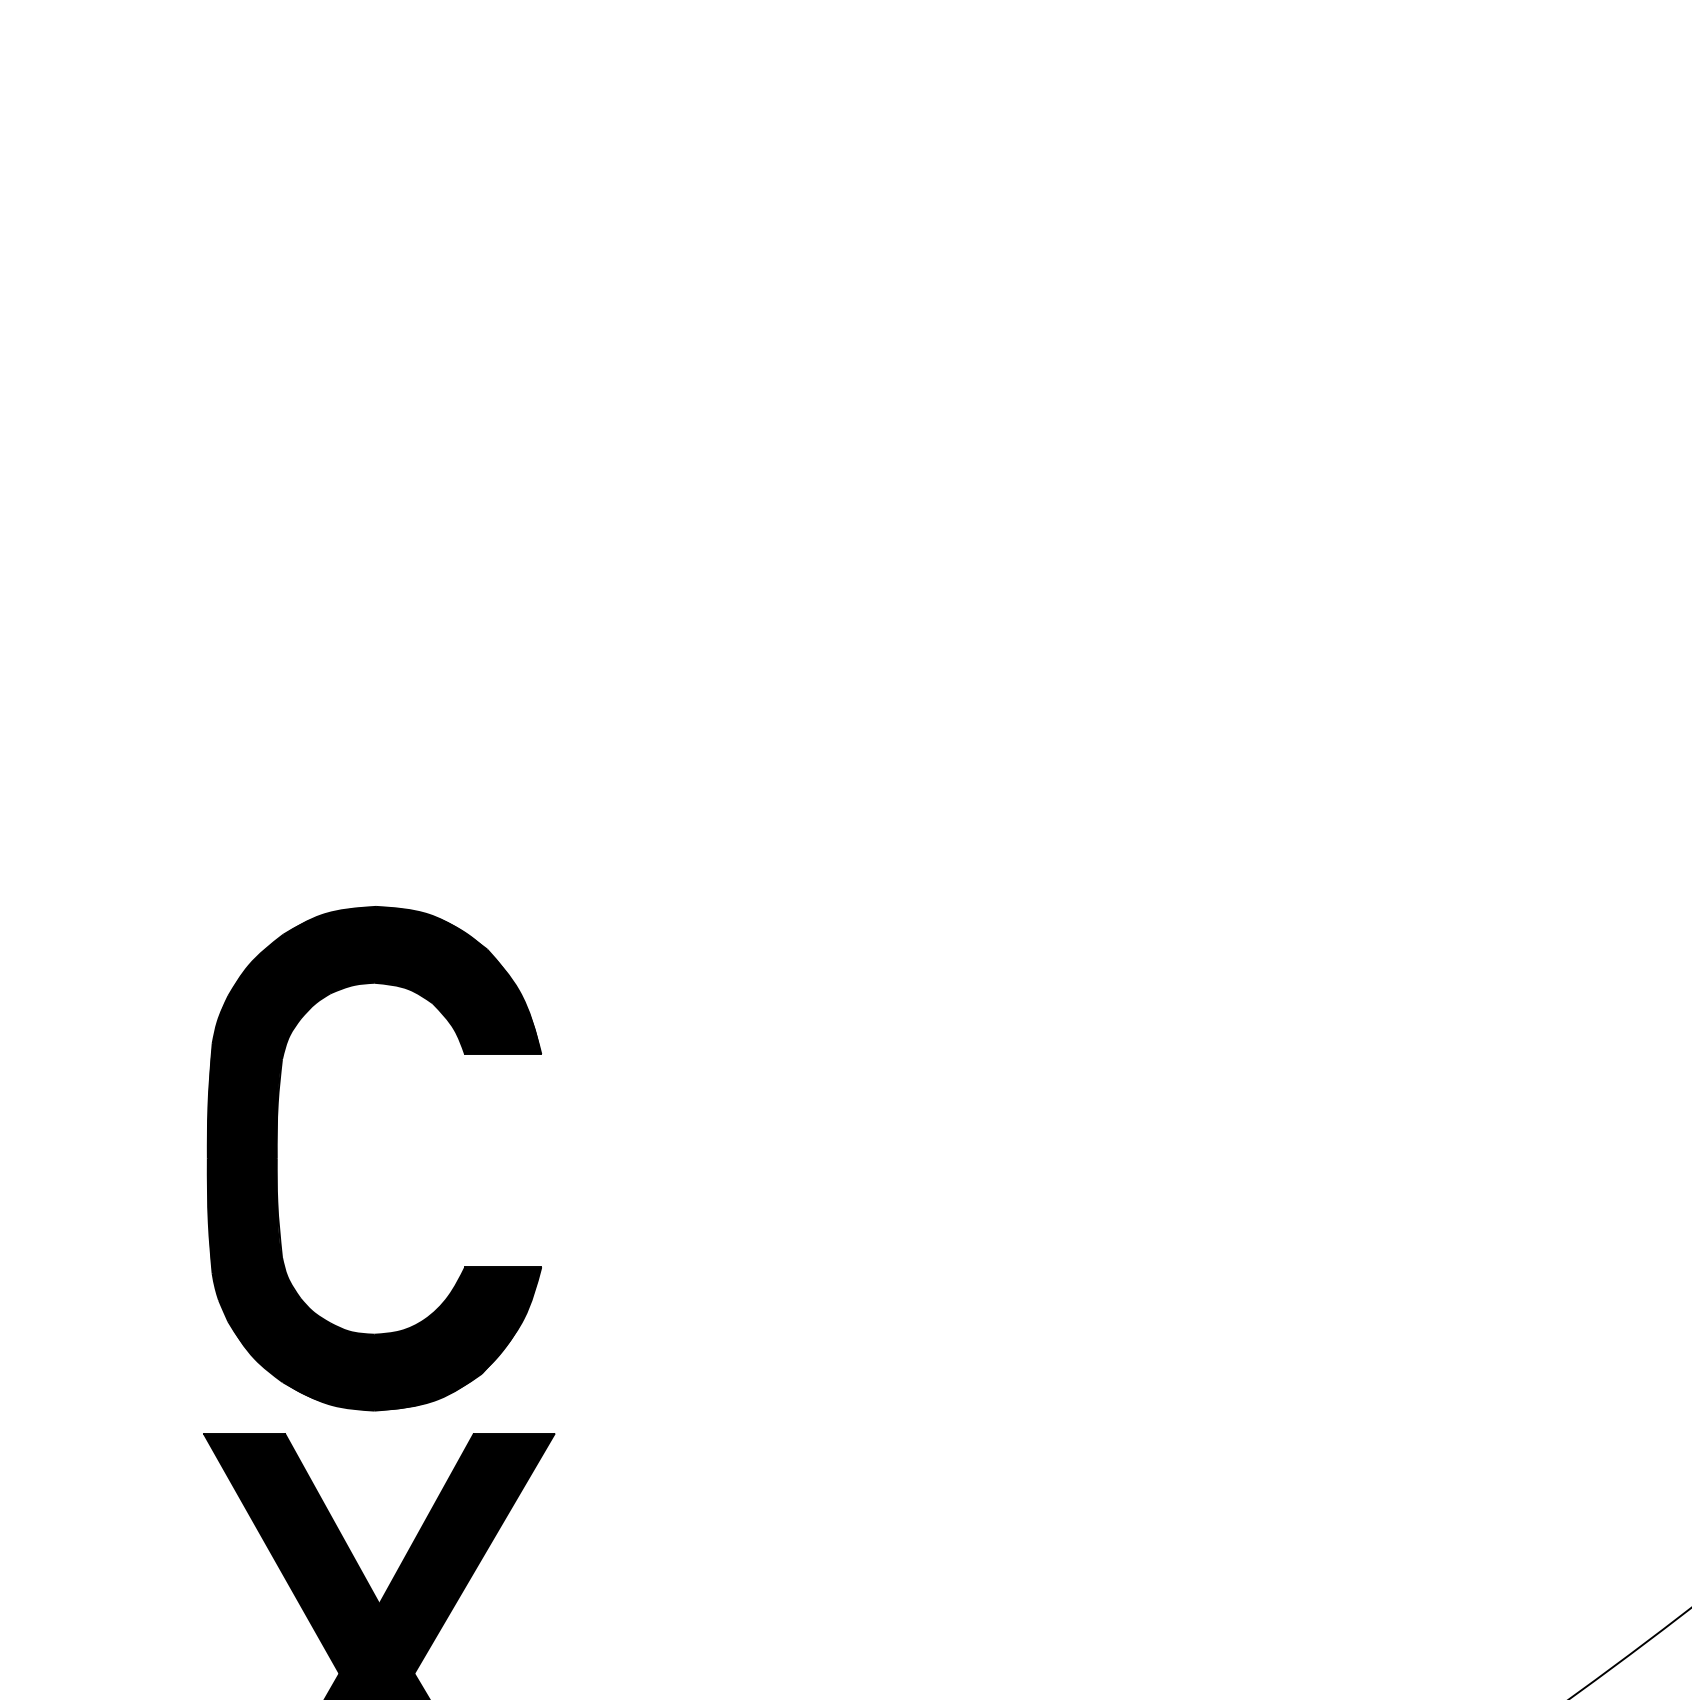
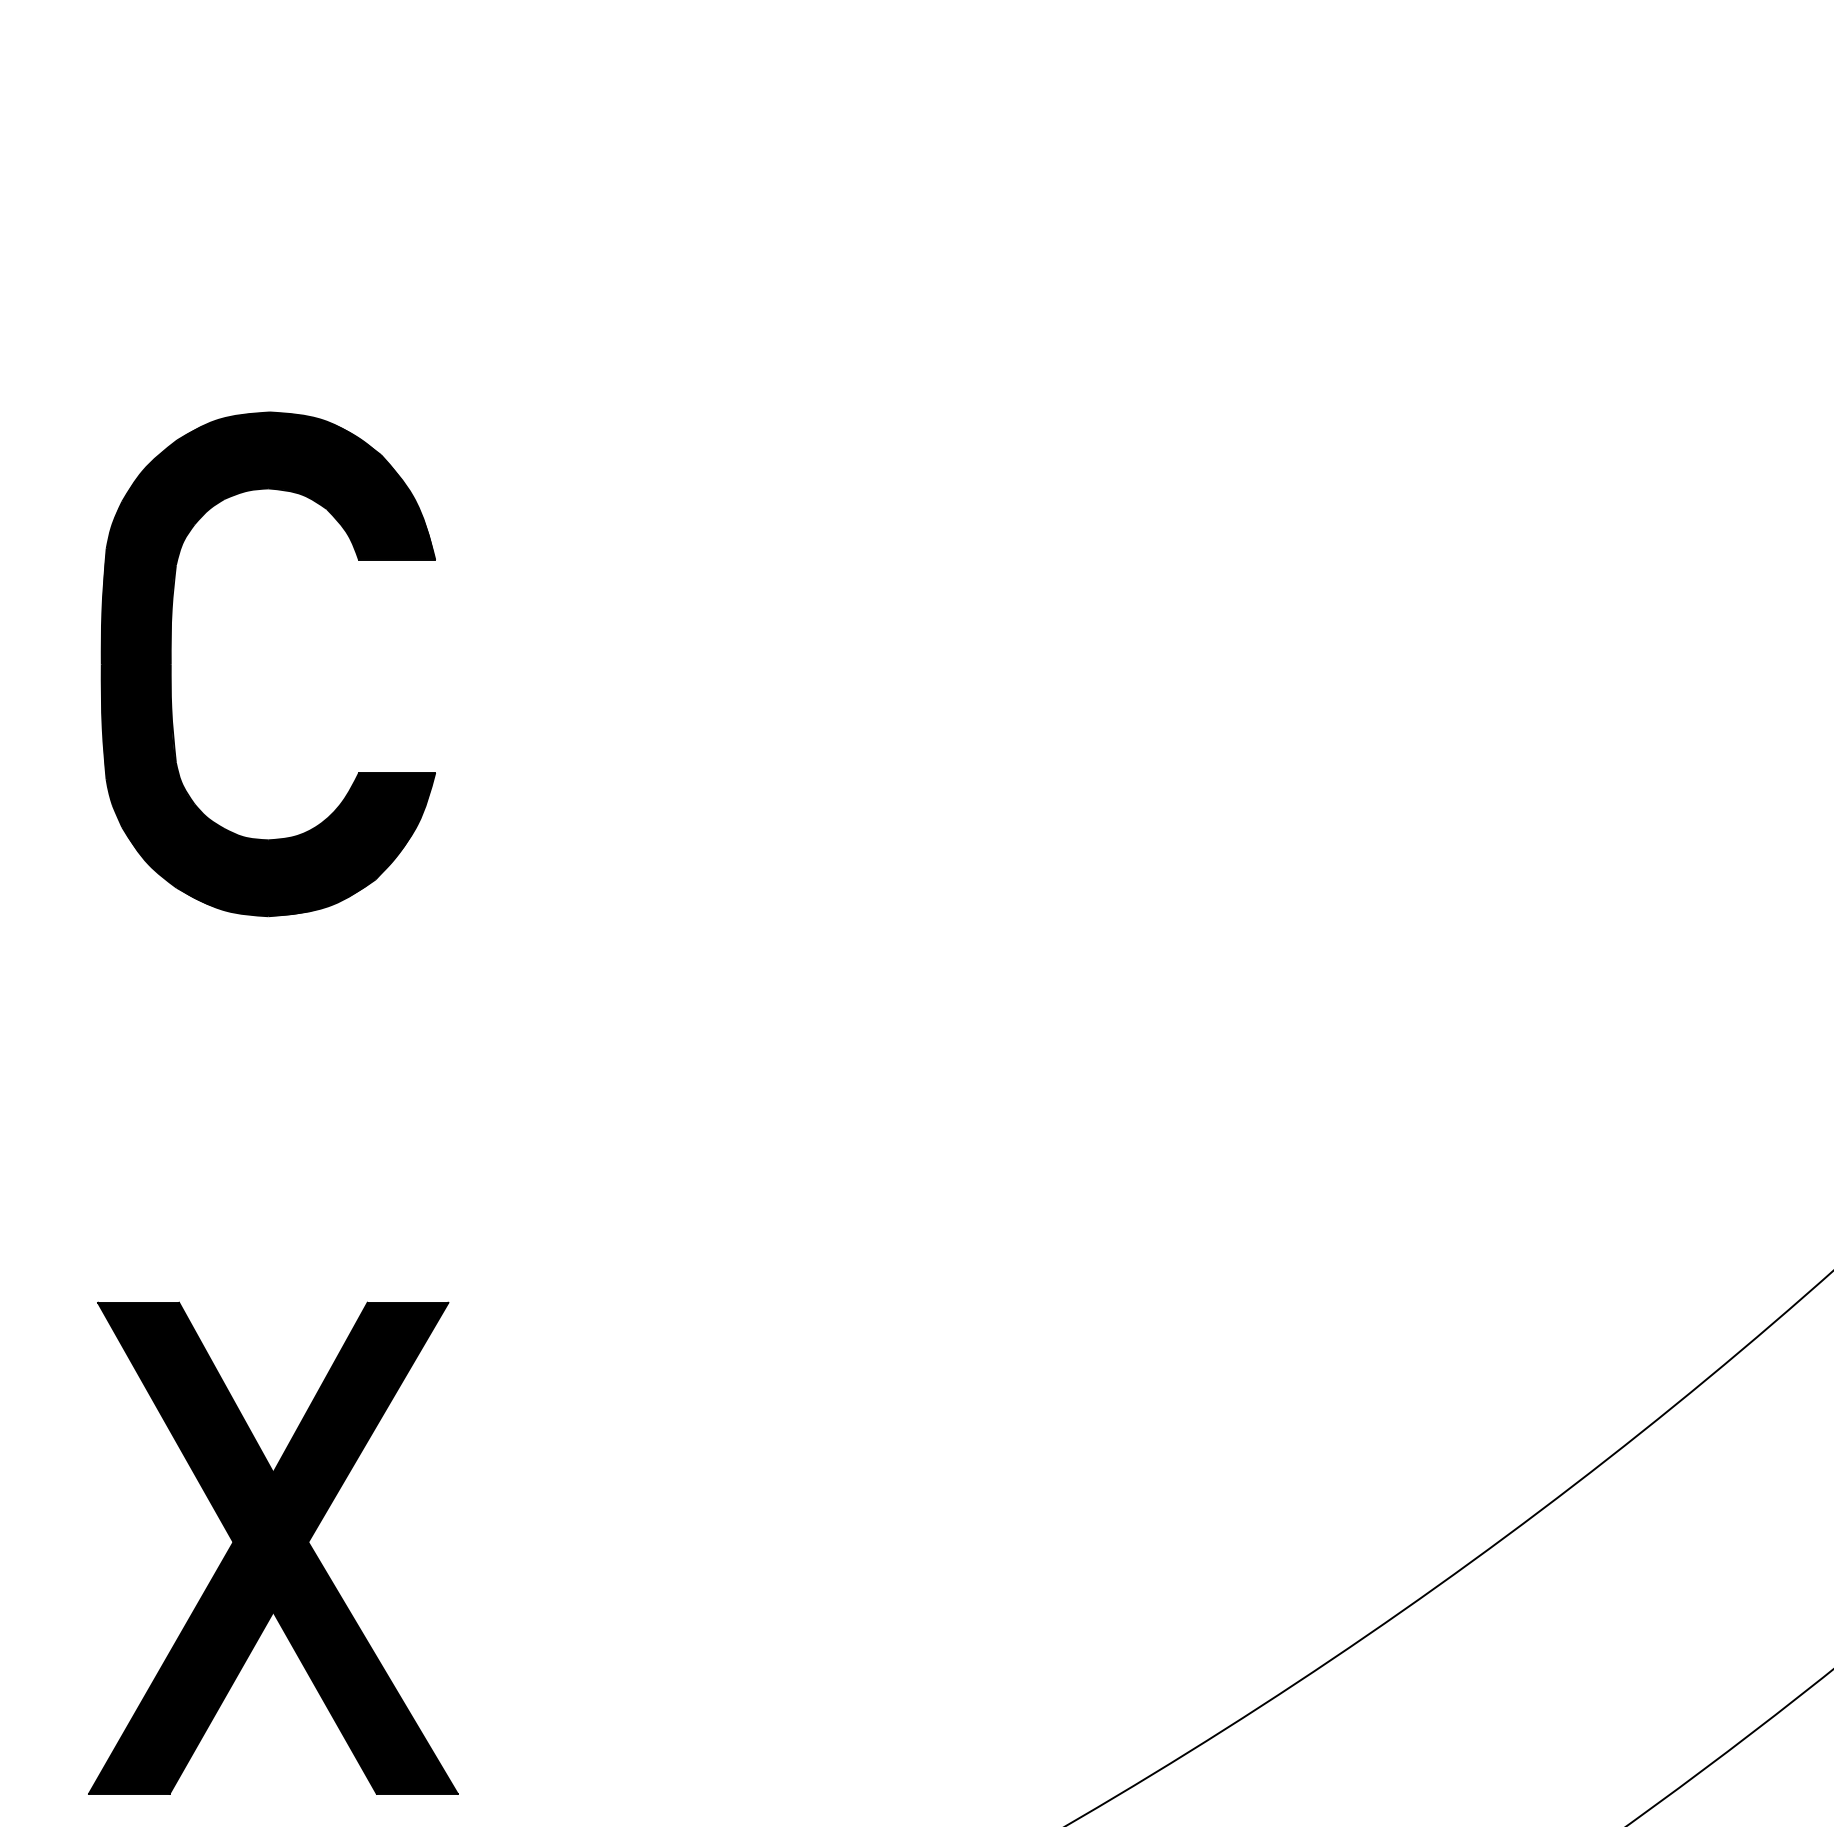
part: (277, 1158) -> (171, 664), moved

